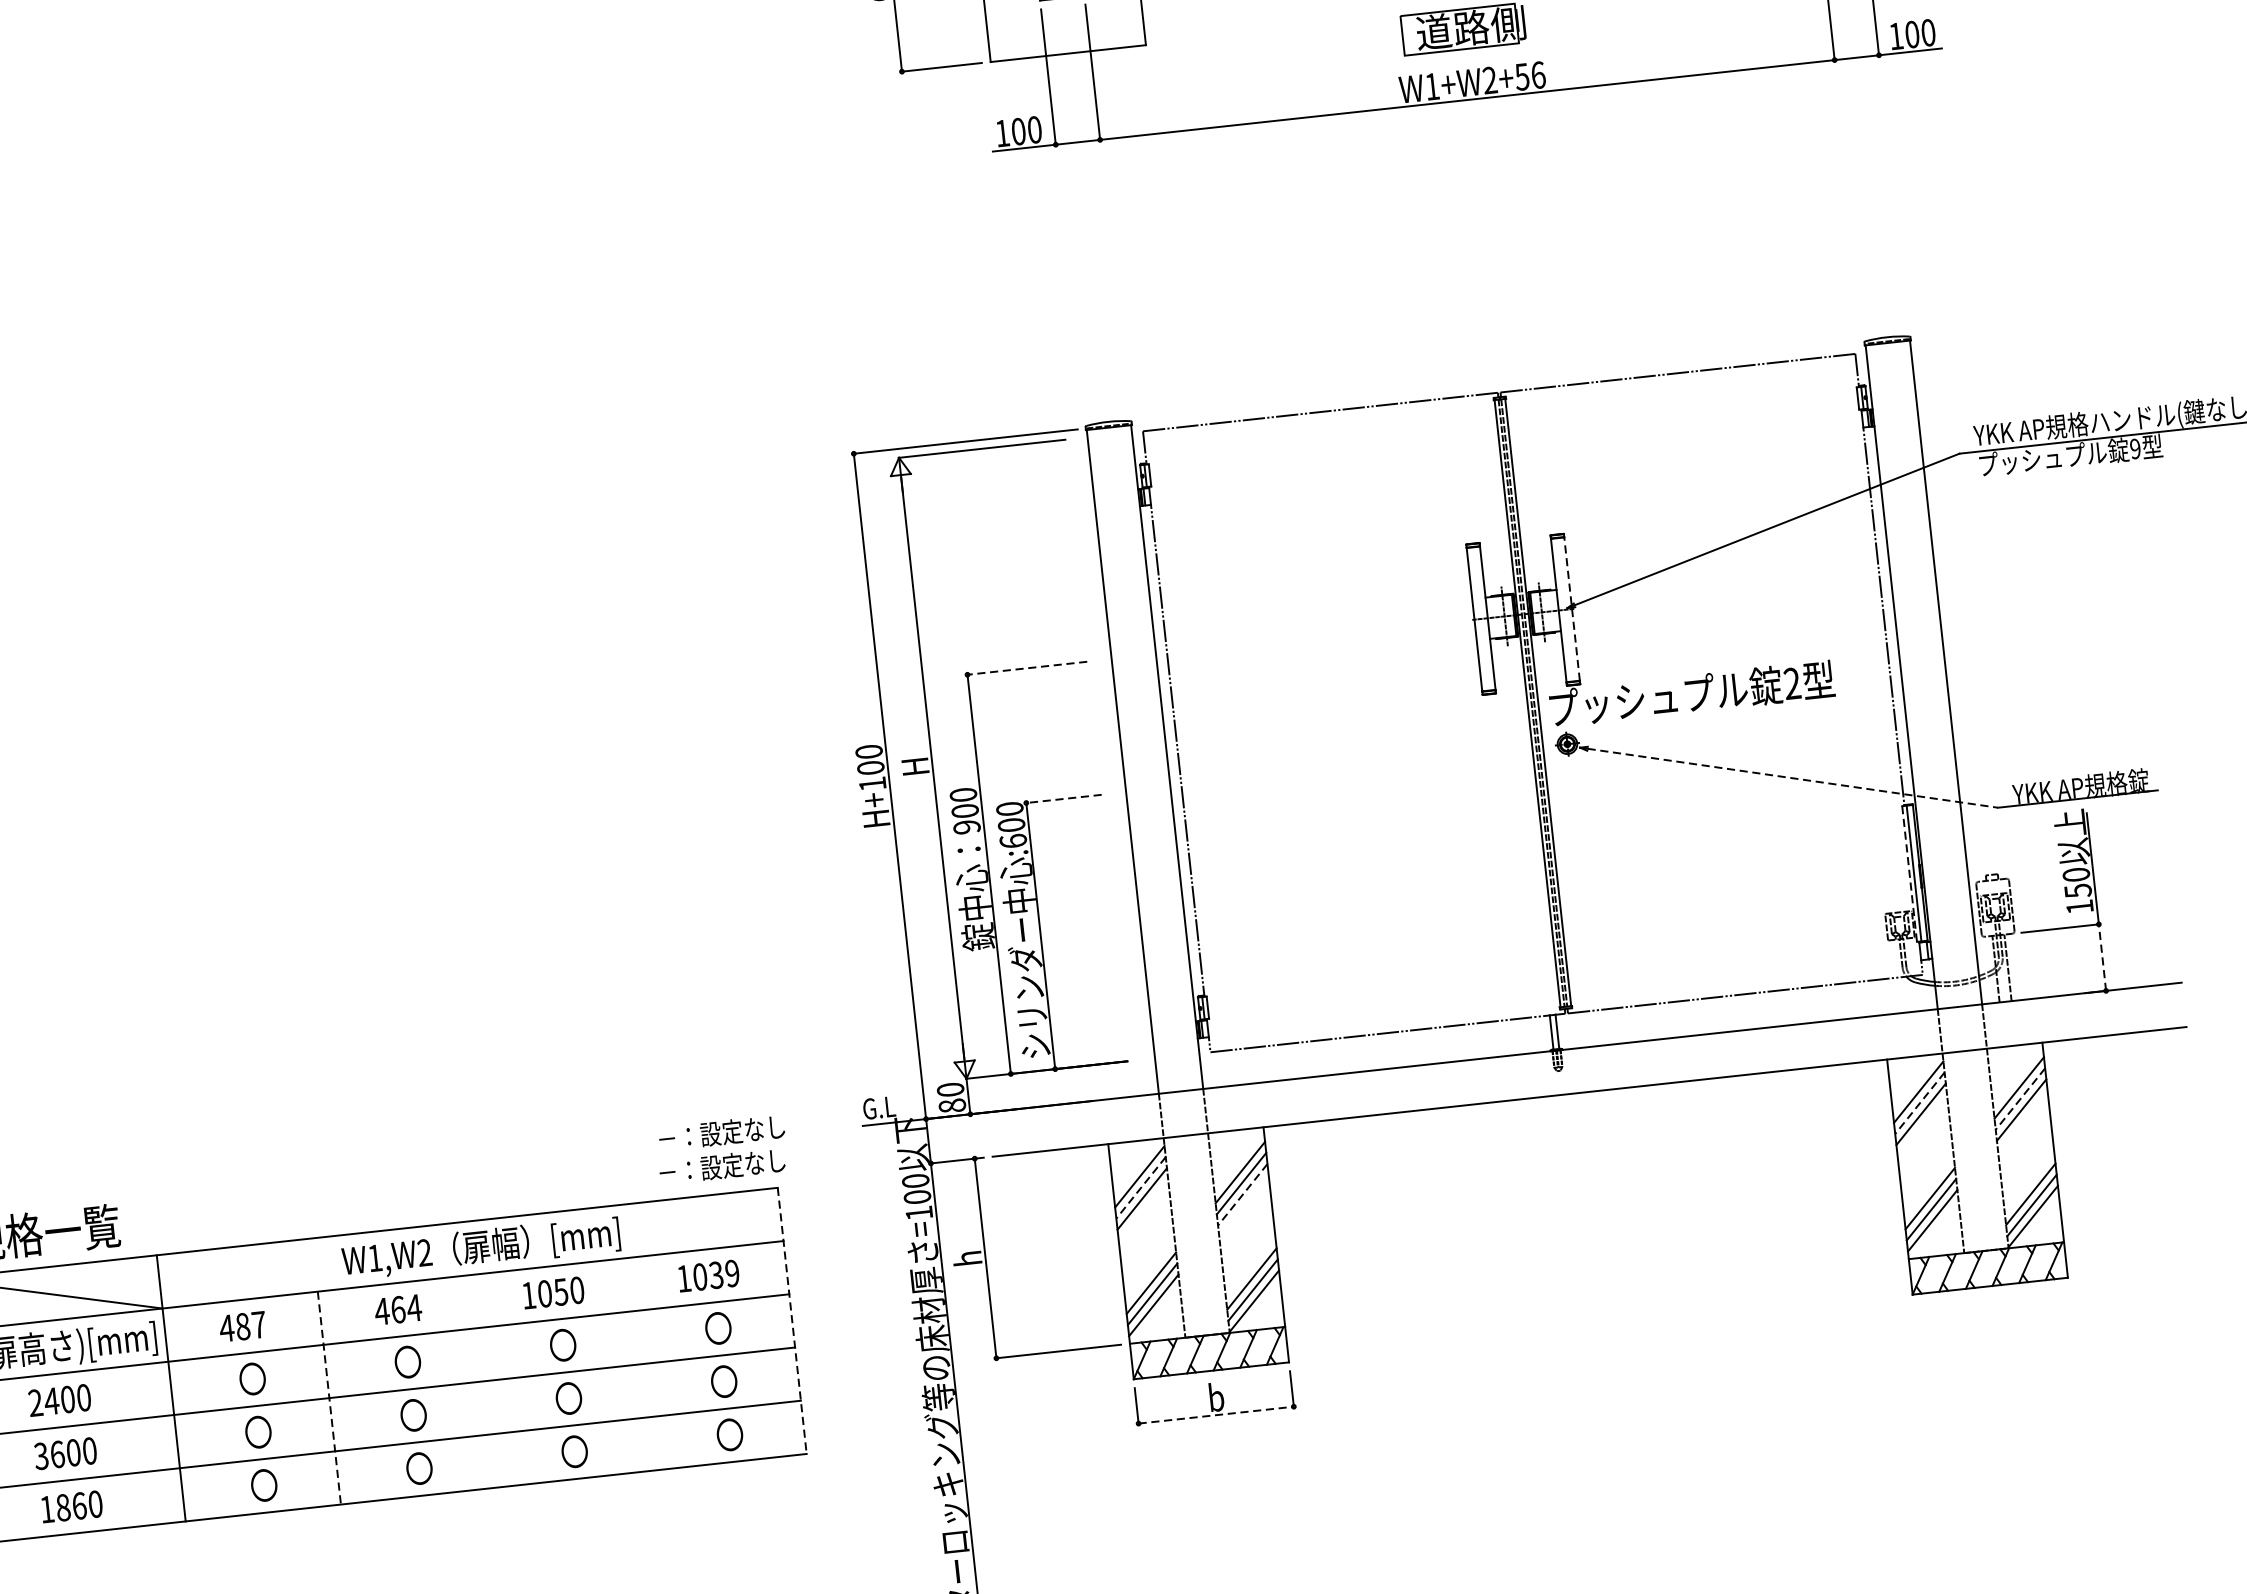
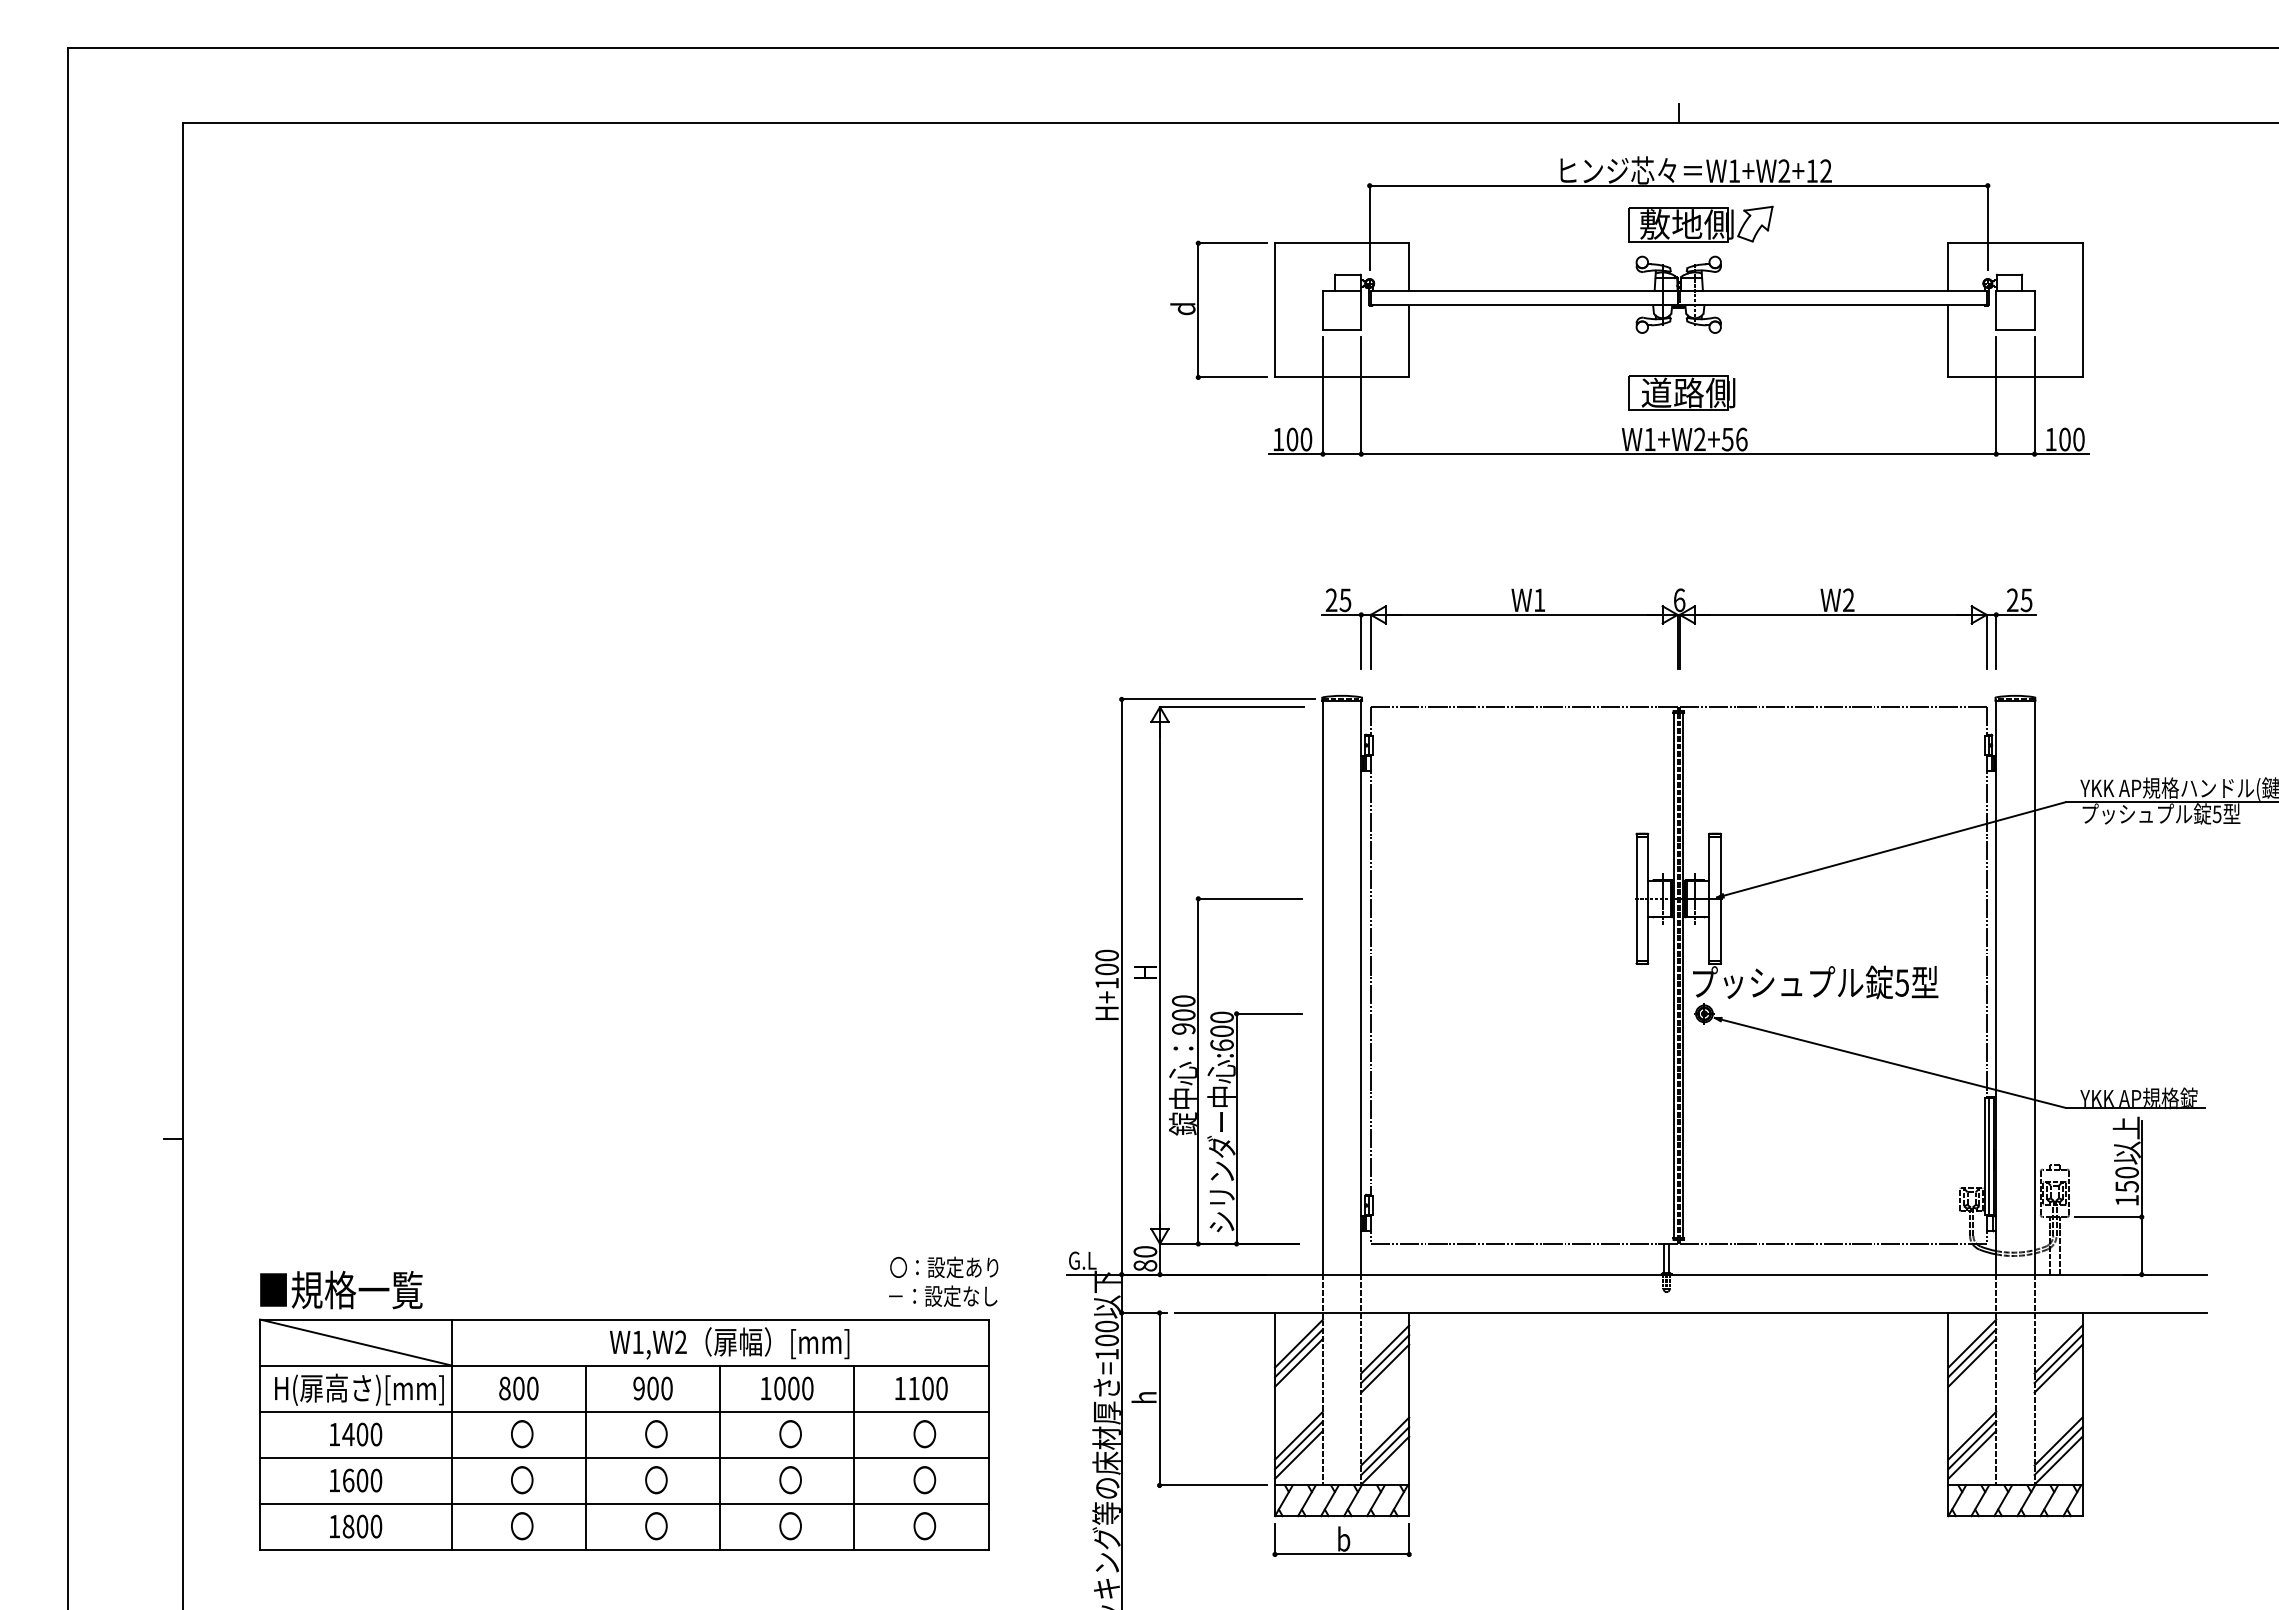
part: (1488, 301) -> (1678, 628), added
text: (2134, 449) -> (2216, 814), 9 -> 5
line: (1571, 608) -> (1720, 898), dashed -> solid
line: (1026, 667) -> (1249, 898), dashed -> solid
text: (1791, 683) -> (1901, 982), 2 -> 5
line: (1793, 777) -> (1894, 1063), dashed -> solid
line: (1064, 798) -> (1269, 1013), dashed -> solid
line: (1909, 874) -> (1984, 1156), dashed -> solid
line: (2102, 957) -> (2141, 1245), dashed -> solid
line: (2020, 1099) -> (2058, 1359), dashed -> solid
line: (1920, 1103) -> (1972, 1353), dashed -> solid
text: (721, 1131) -> (945, 1266), －：設定なし -> 〇：設定あり
line: (1140, 1188) -> (1298, 1353), dashed -> solid
line: (1243, 1194) -> (1385, 1368), dashed -> solid
text: (715, 1275) -> (927, 1388), 1039 -> 1100
text: (560, 1292) -> (793, 1388), 1050 -> 1000
text: (397, 1309) -> (652, 1388), 464 -> 900
line: (792, 1321) -> (988, 1435), dashed -> solid
text: (242, 1326) -> (518, 1388), 487 -> 800
line: (639, 1364) -> (854, 1457), added
line: (484, 1381) -> (720, 1457), added
line: (330, 1399) -> (586, 1458), dashed -> solid
text: (35, 1402) -> (334, 1434), 2400 -> 1400
line: (1216, 1415) -> (1342, 1554), dashed -> solid
text: (41, 1456) -> (334, 1480), 3600 -> 1600
text: (79, 1505) -> (362, 1526), 1860 -> 1800

